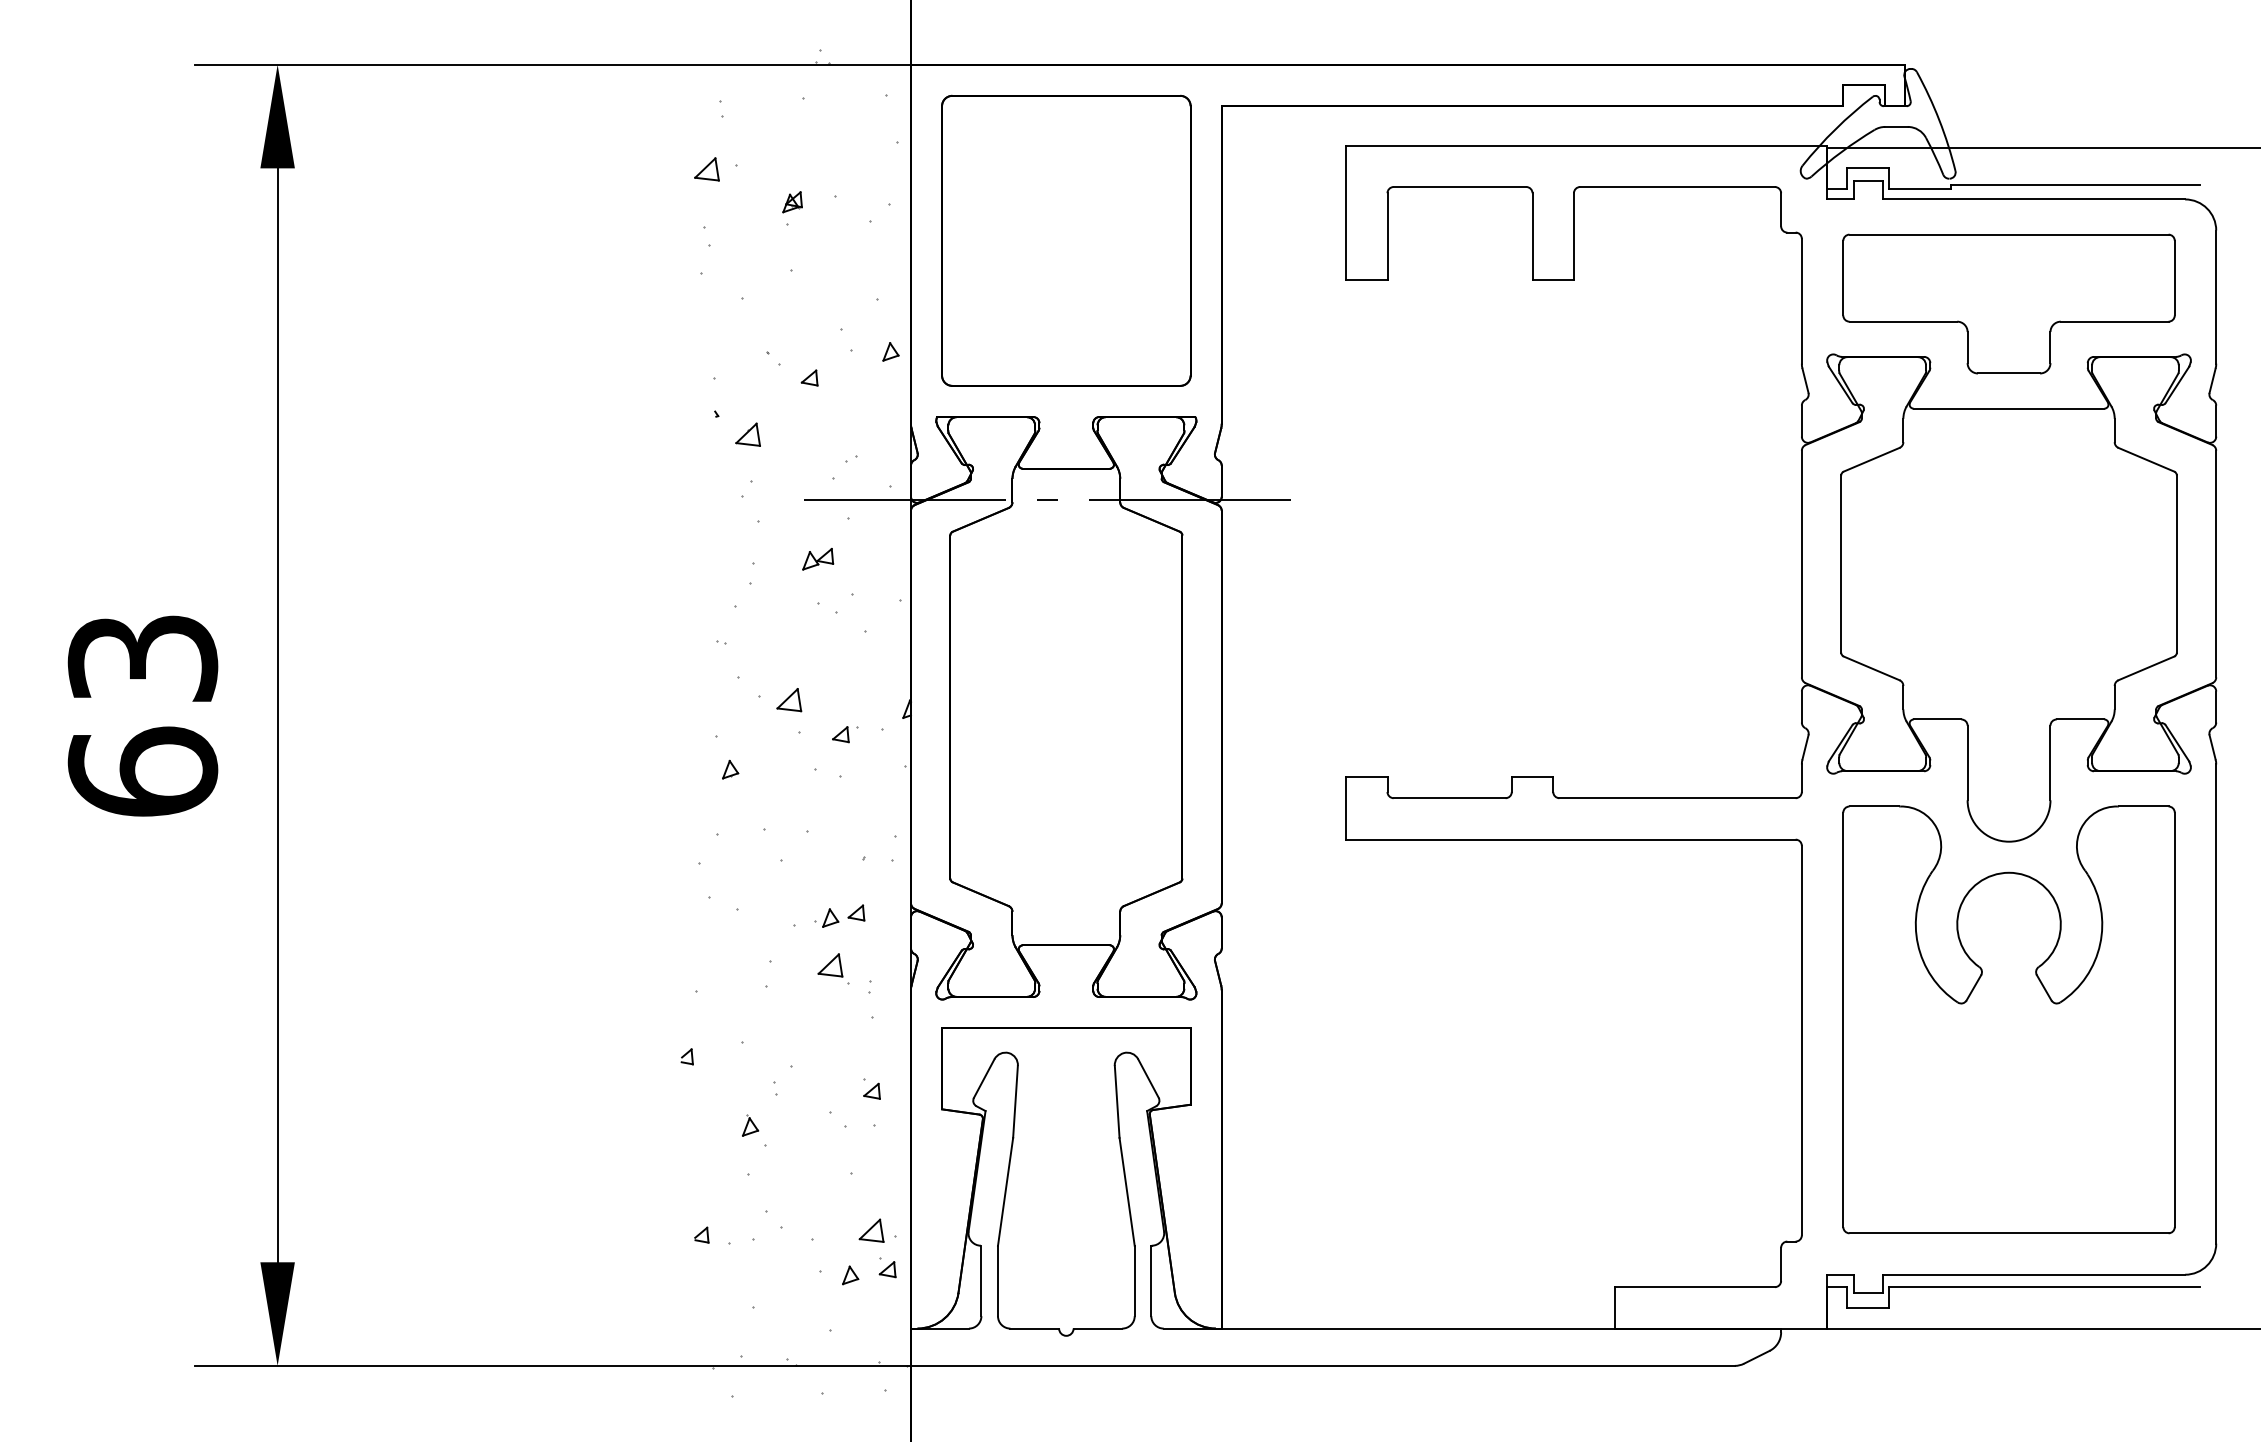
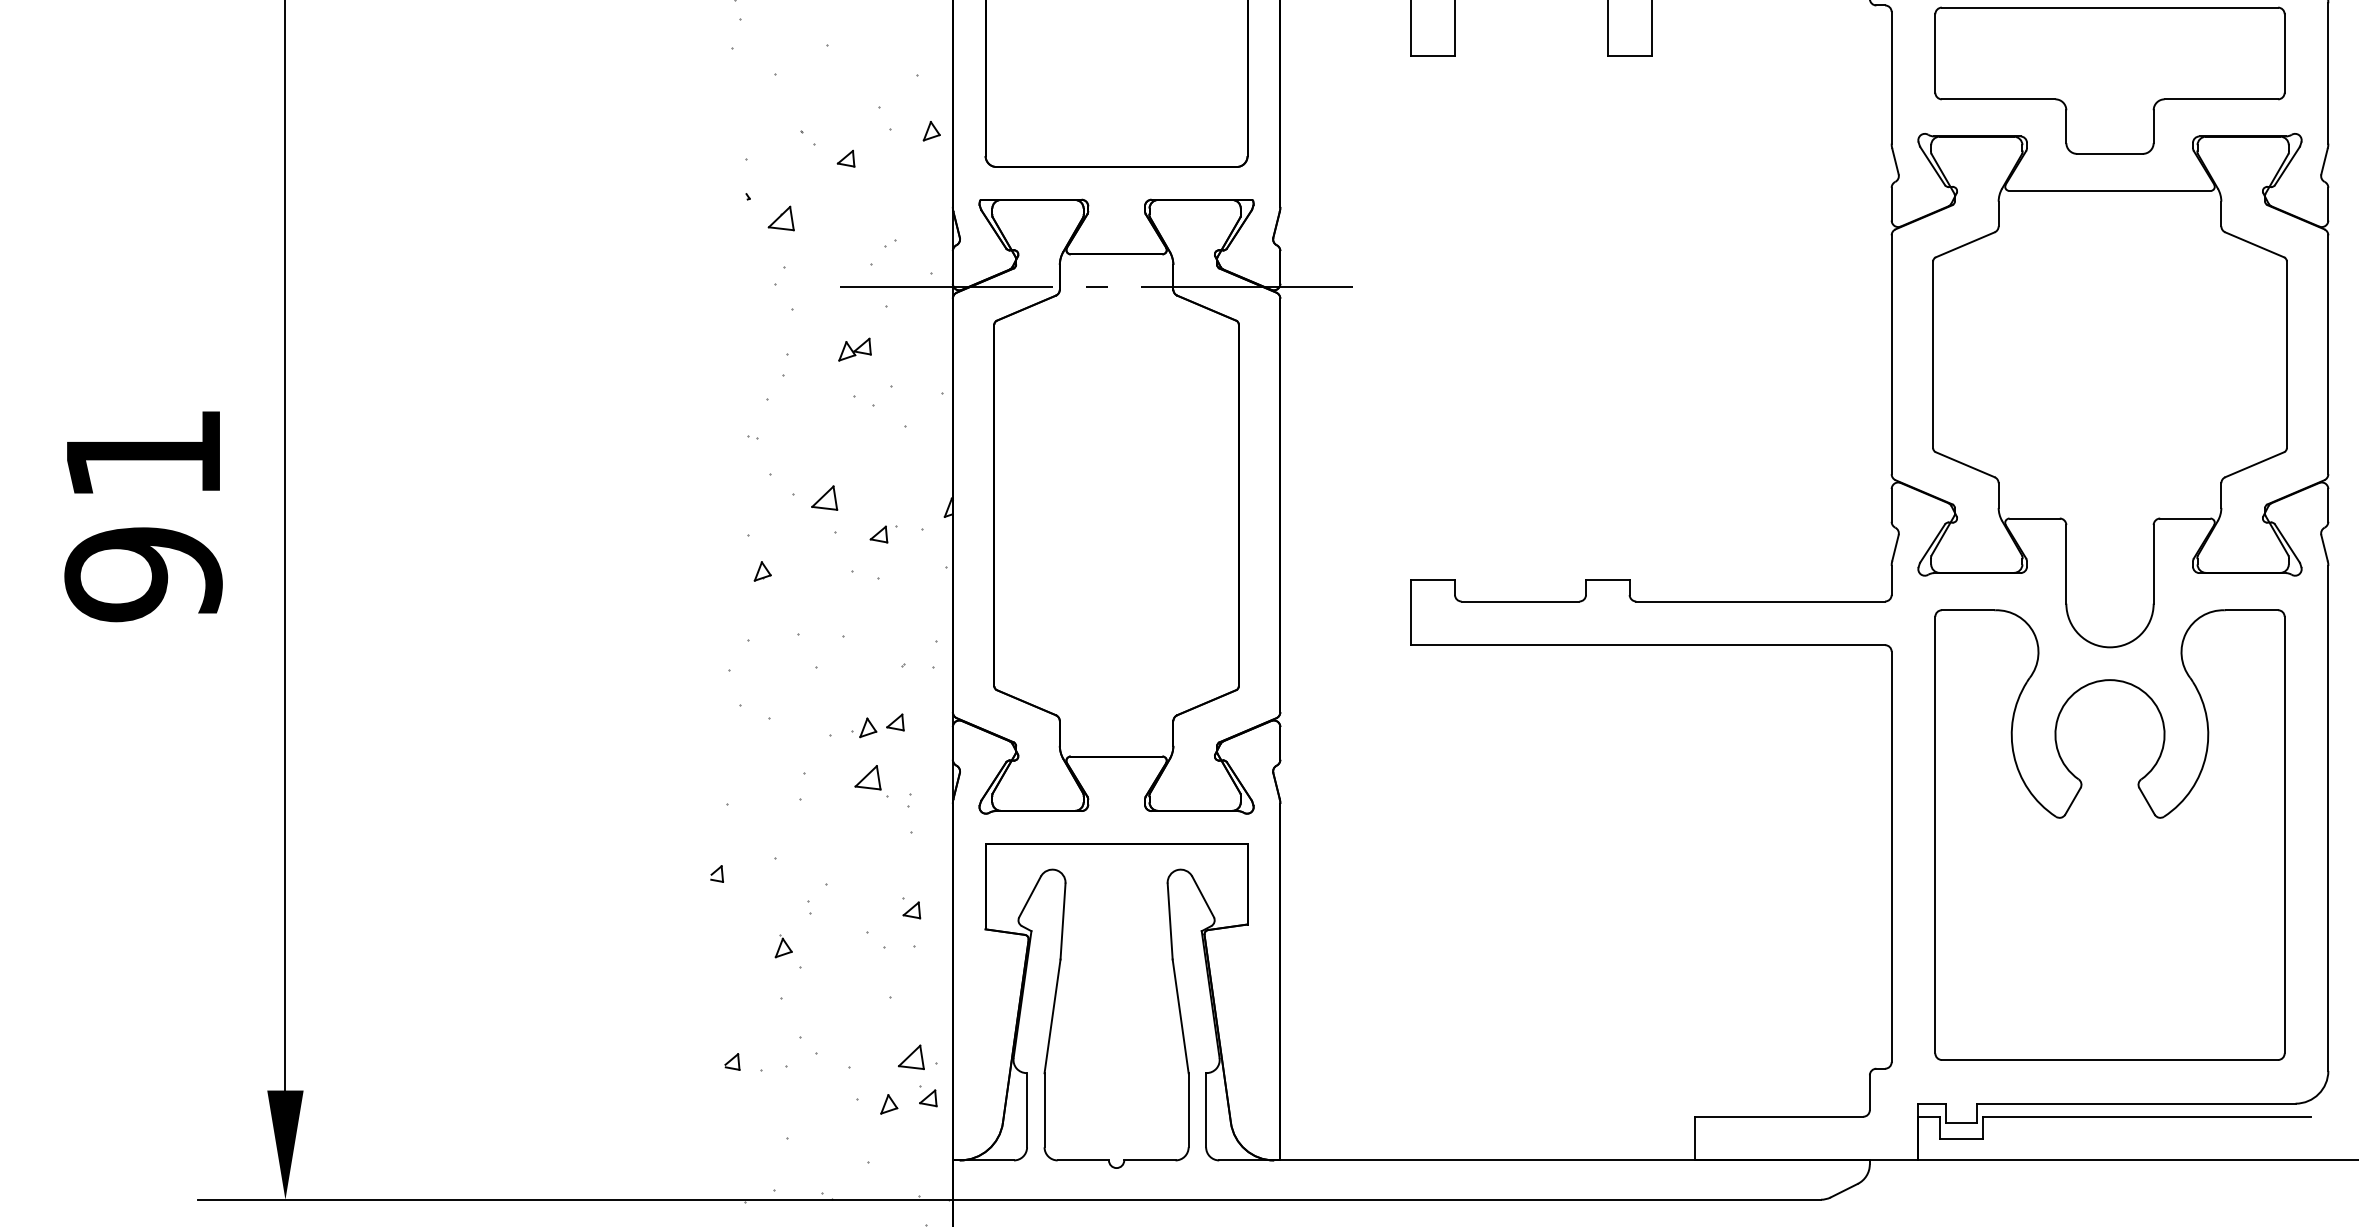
text: (142, 716) -> (143, 515), 63 -> 91

